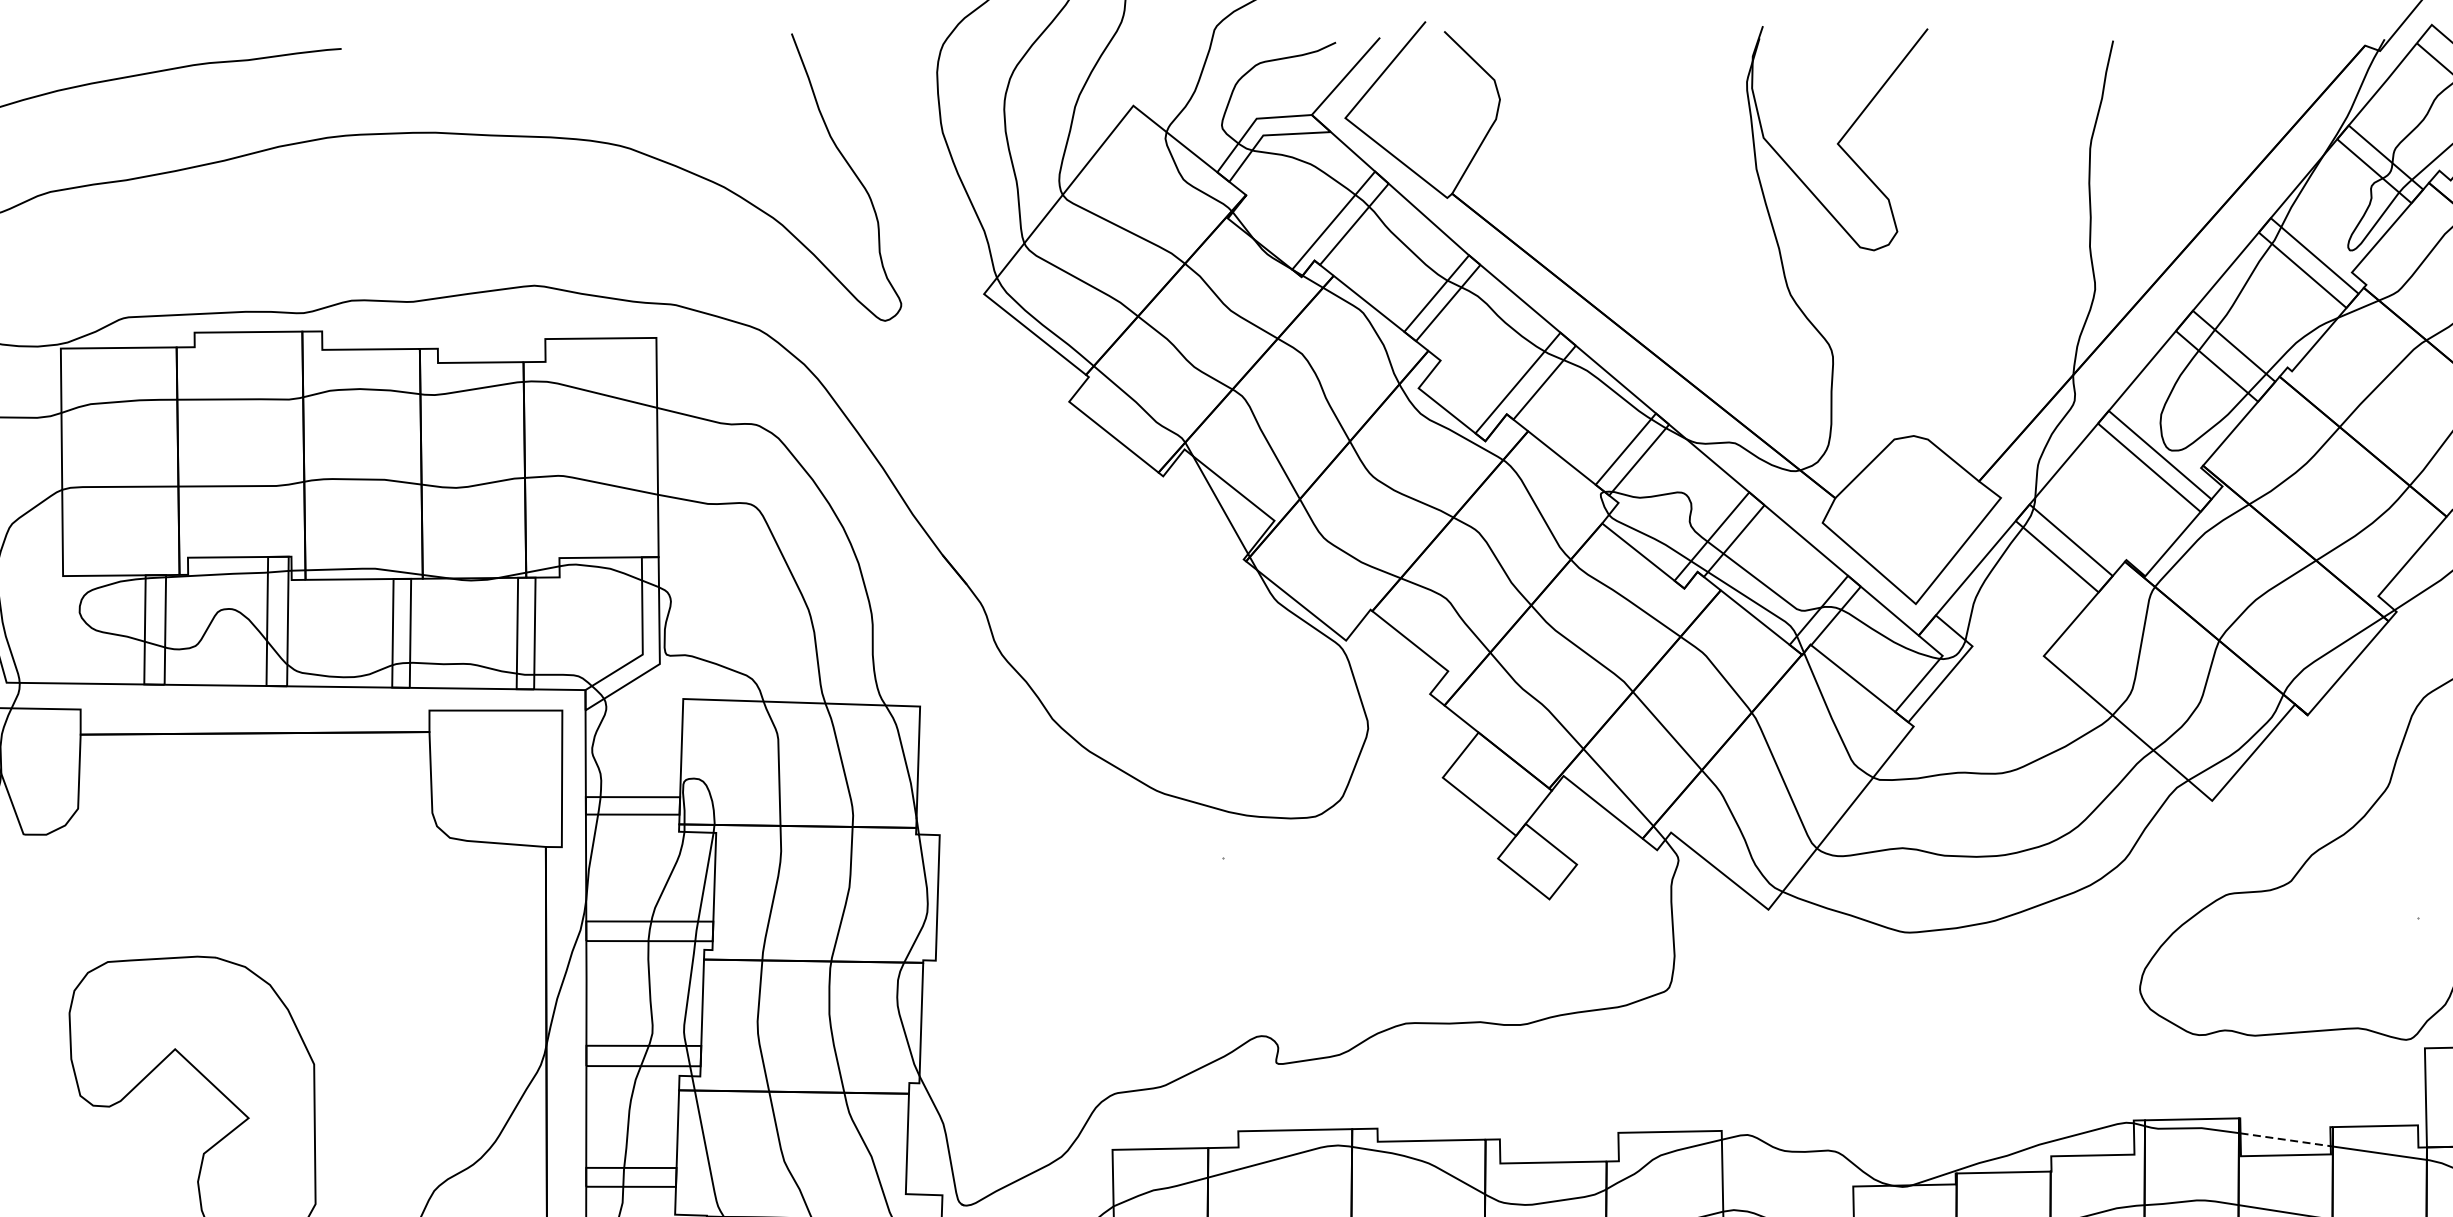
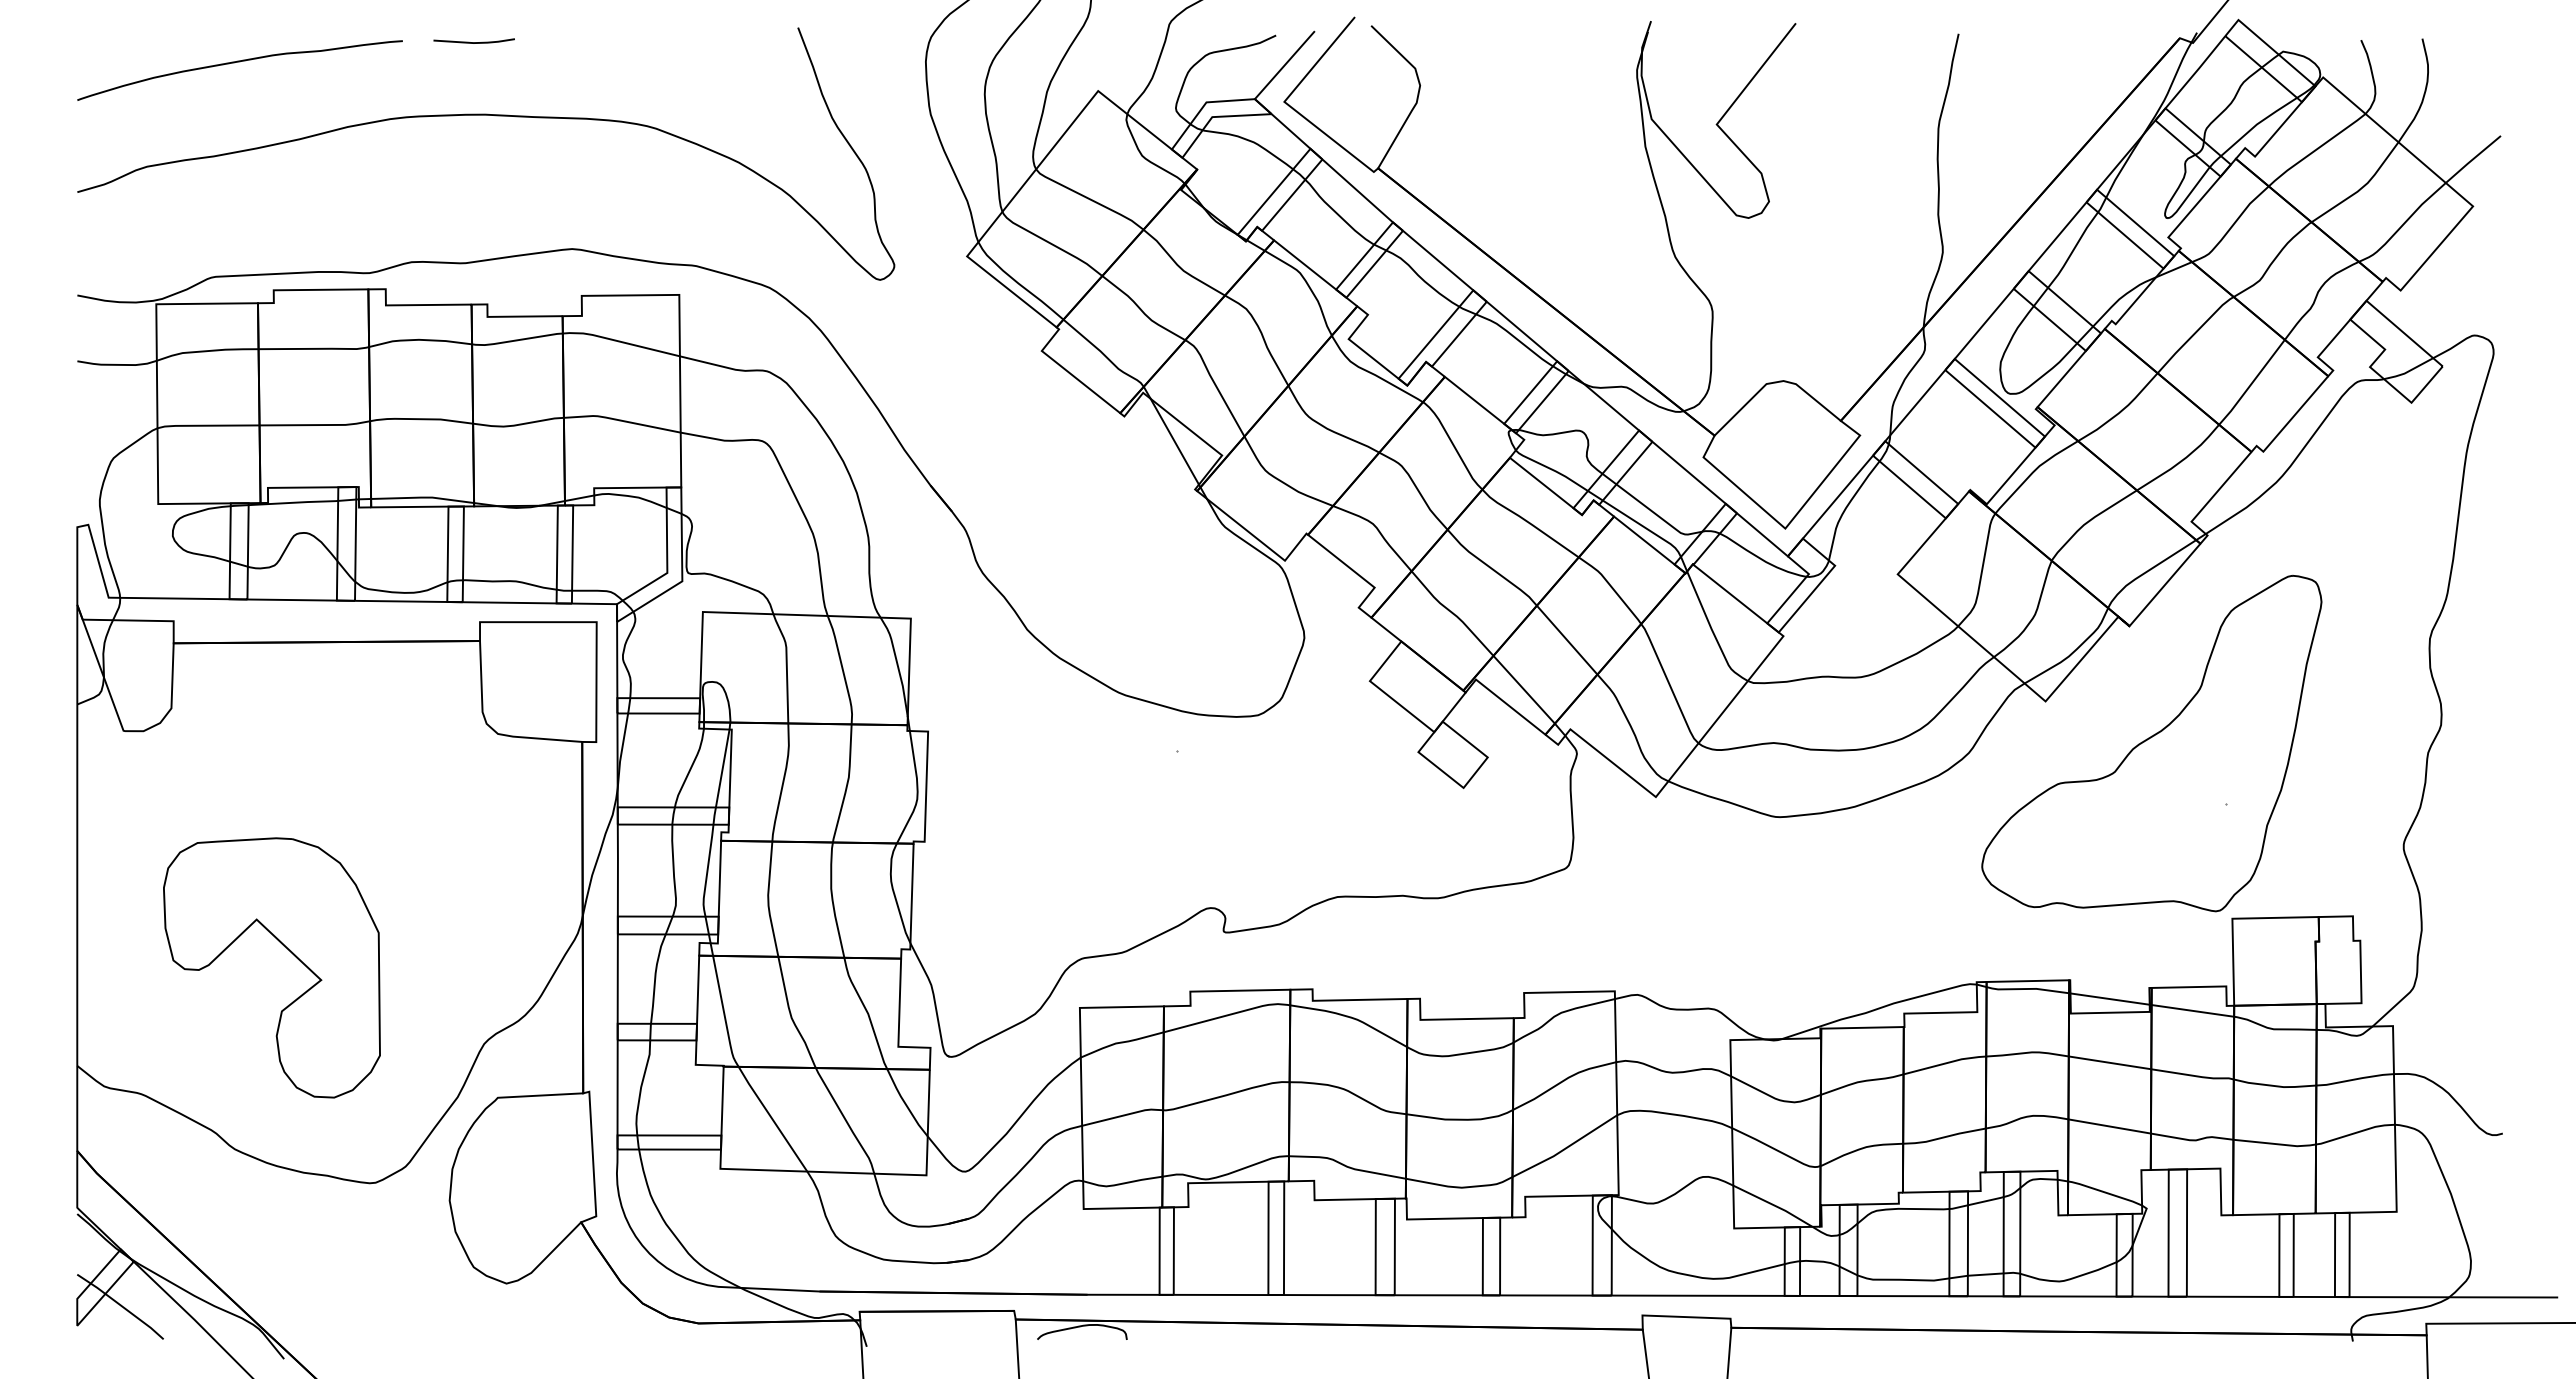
line: (422, 50) -> (473, 42), added
line: (2286, 1140) -> (2110, 999), dashed -> solid

